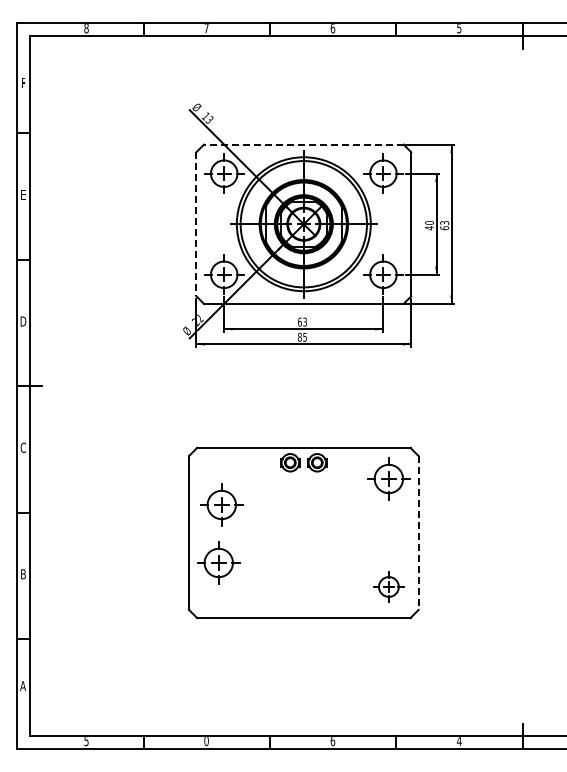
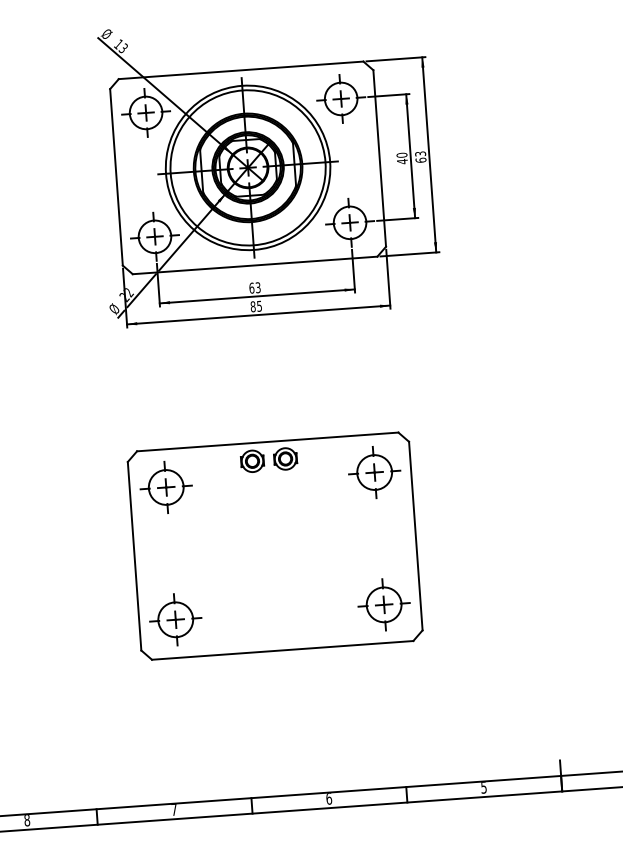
line: (303, 144) -> (240, 70), dashed -> solid
line: (196, 224) -> (116, 177), dashed -> solid
part: (221, 504) -> (165, 486), moved
line: (418, 532) -> (415, 535), dashed -> solid
part: (218, 562) -> (175, 619), moved
part: (388, 586) -> (383, 604), size x1.43
text: (86, 741) -> (27, 820), 5 -> 8
text: (206, 741) -> (174, 810), 0 -> 7
text: (458, 741) -> (483, 788), 4 -> 5

